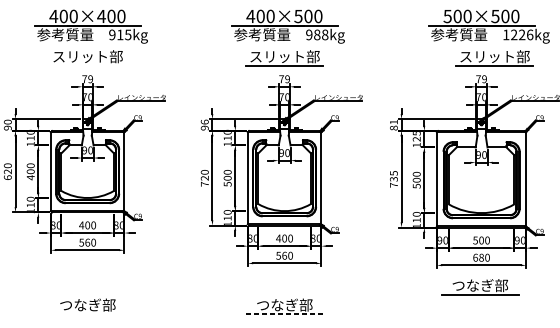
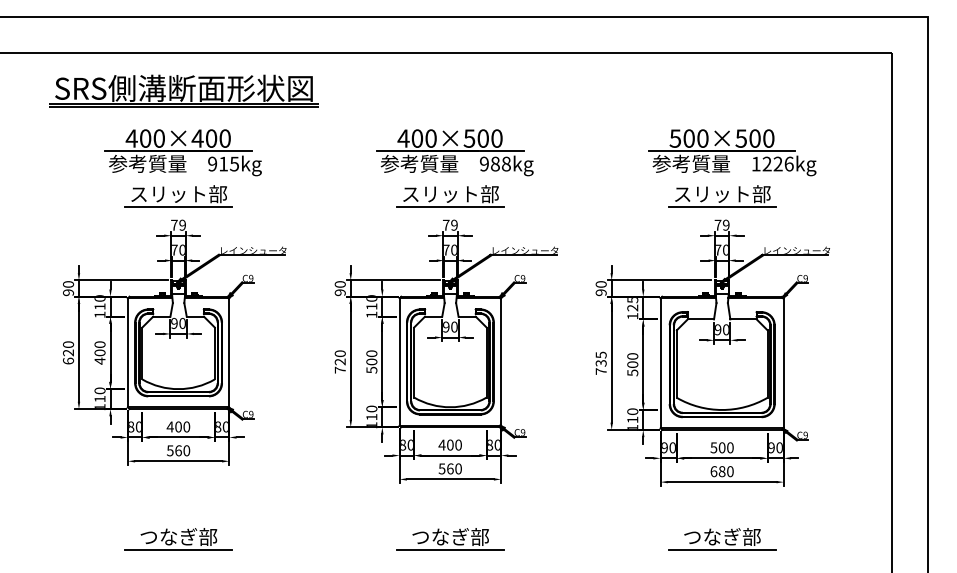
part: (494, 58) -> (722, 196), moved
line: (87, 65) -> (178, 206), added
text: (204, 122) -> (339, 284), 96 -> 90
text: (393, 125) -> (600, 288), 81 -> 90
part: (480, 287) -> (722, 539), moved
line: (87, 314) -> (178, 549), added
line: (284, 314) -> (450, 549), dashed -> solid

